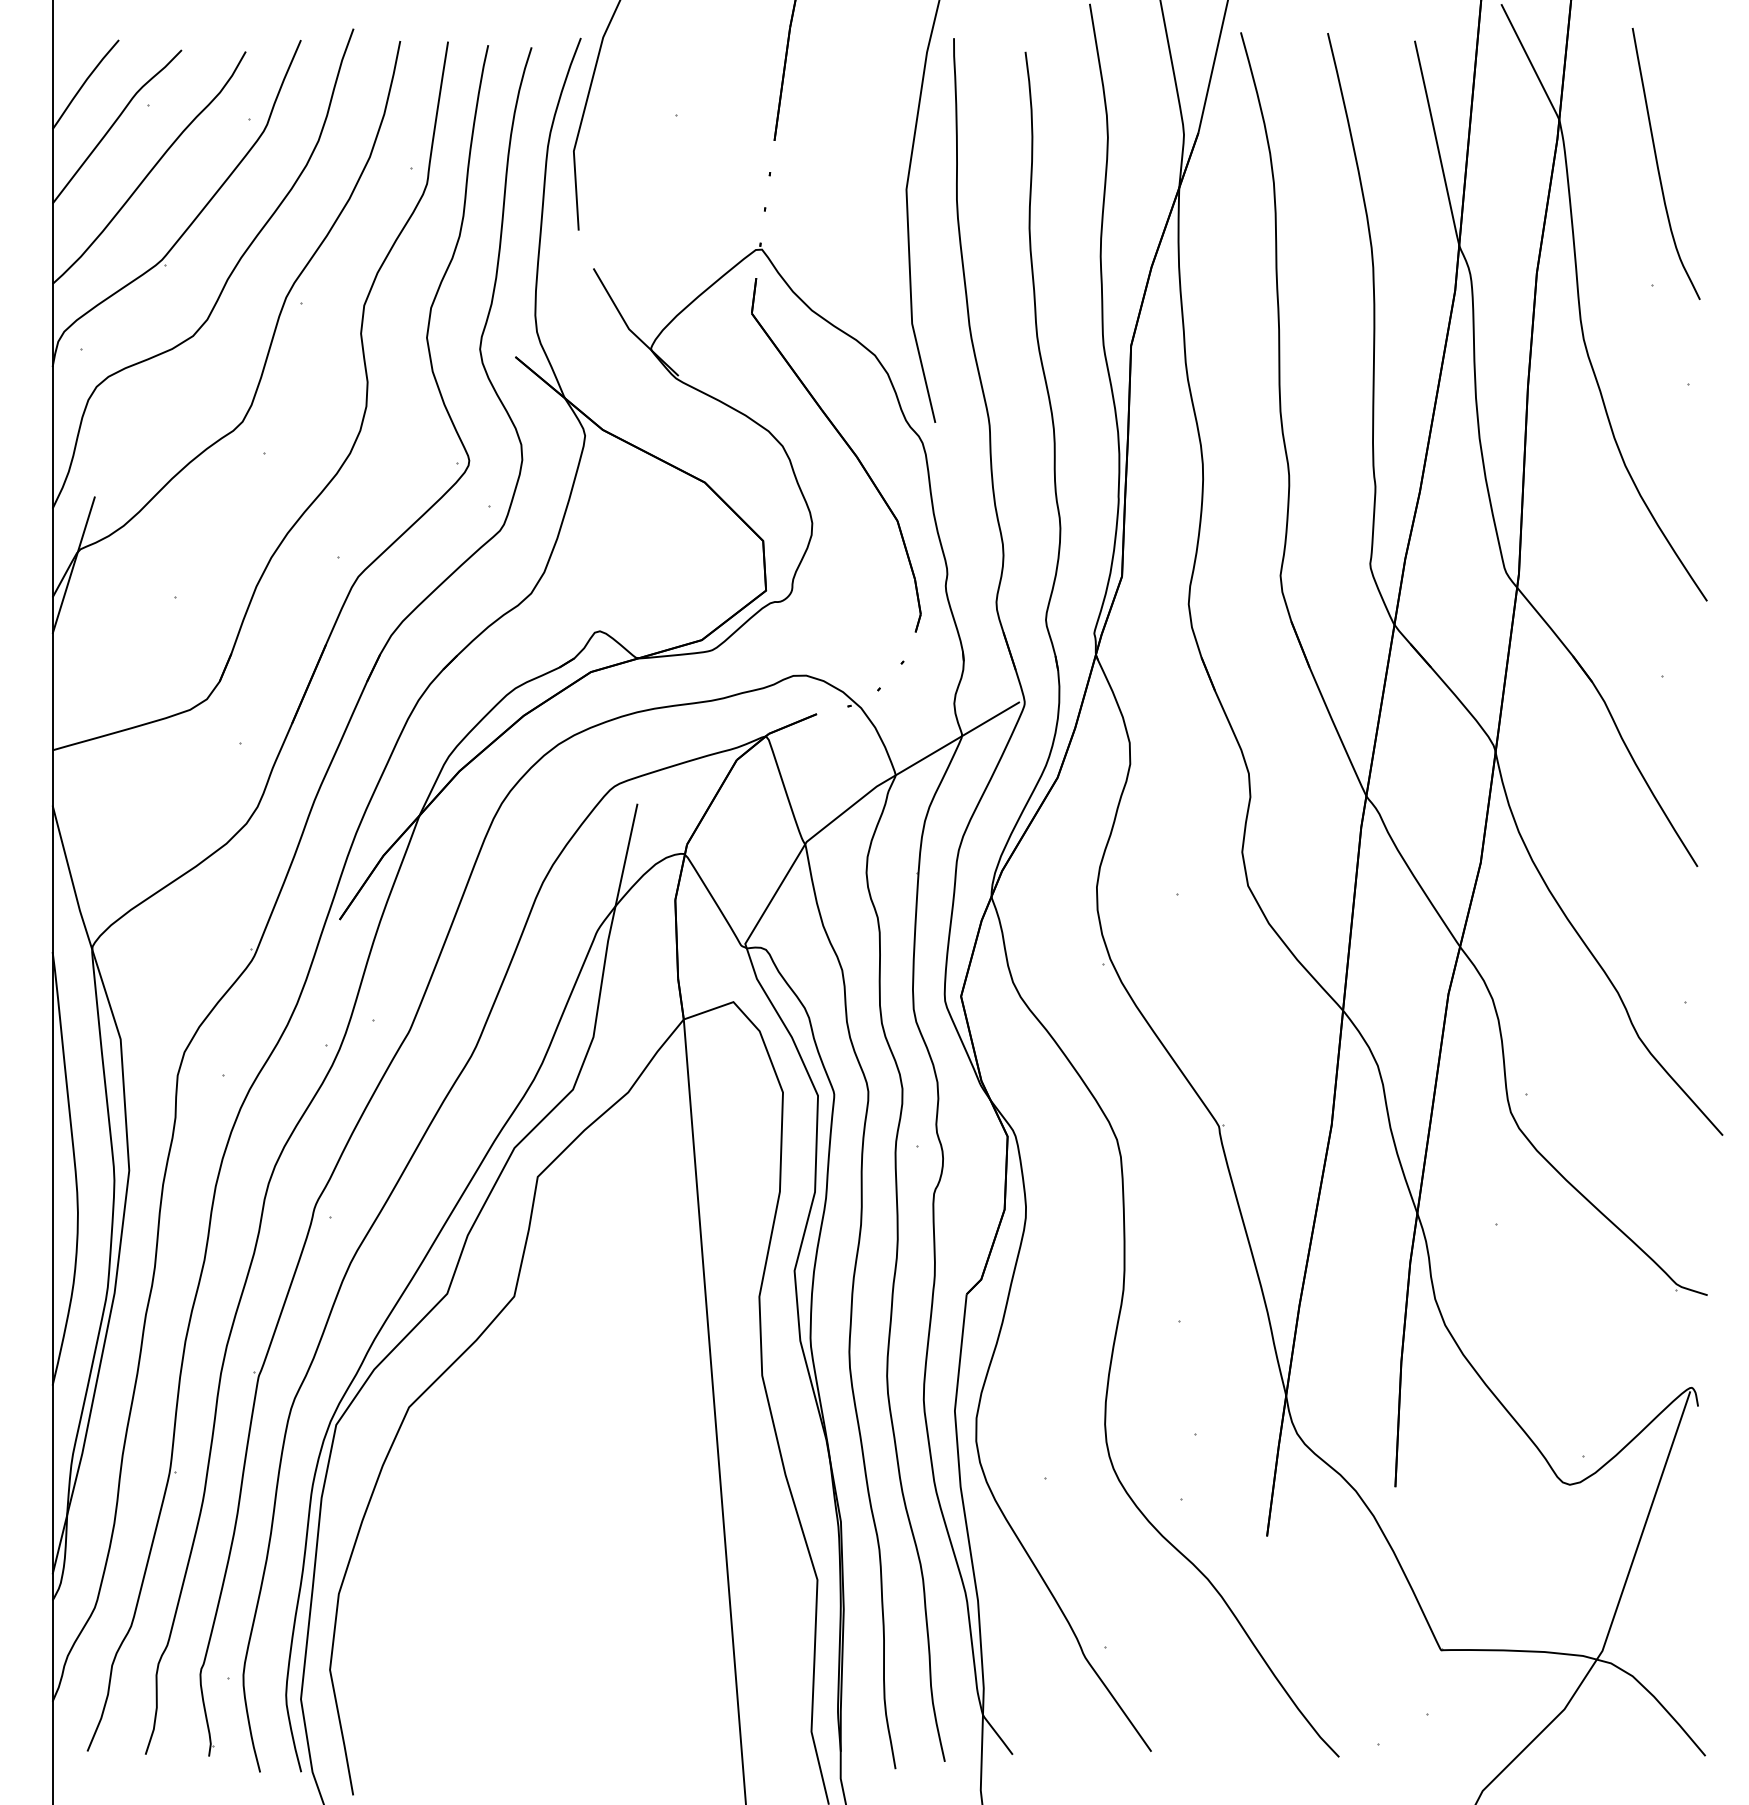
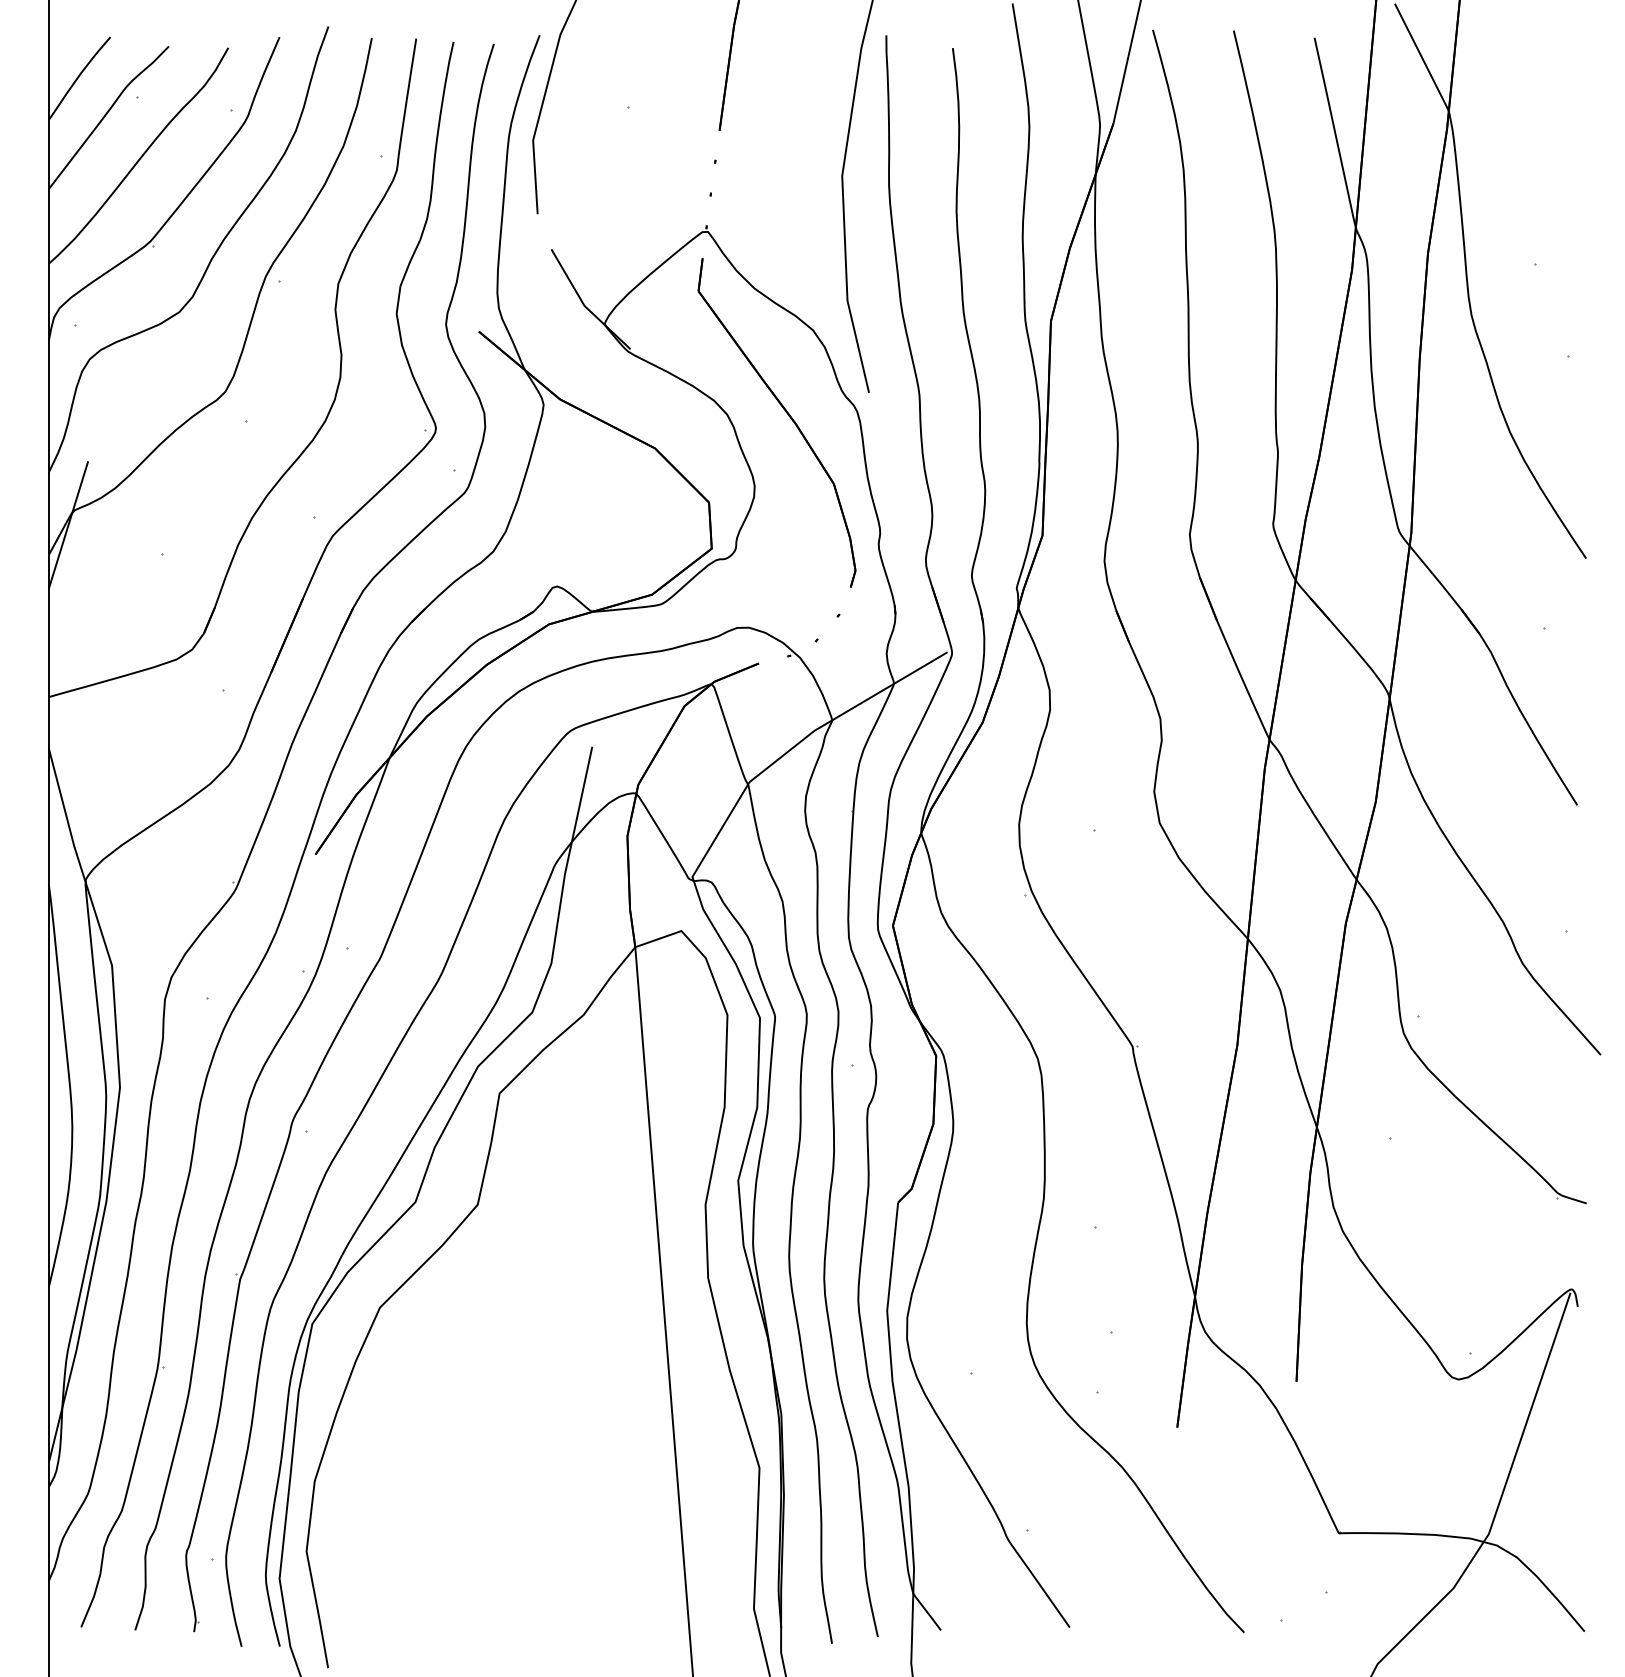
curve: (1659, 166) -> (1541, 154), removed

